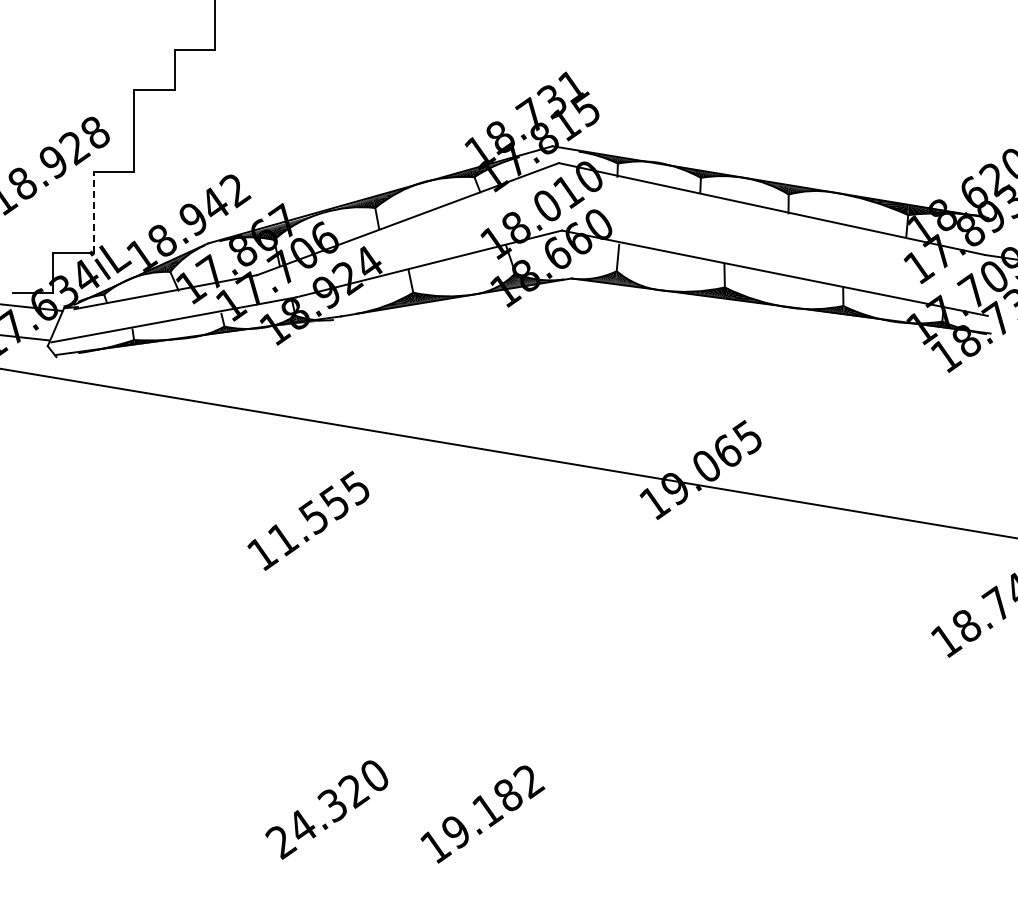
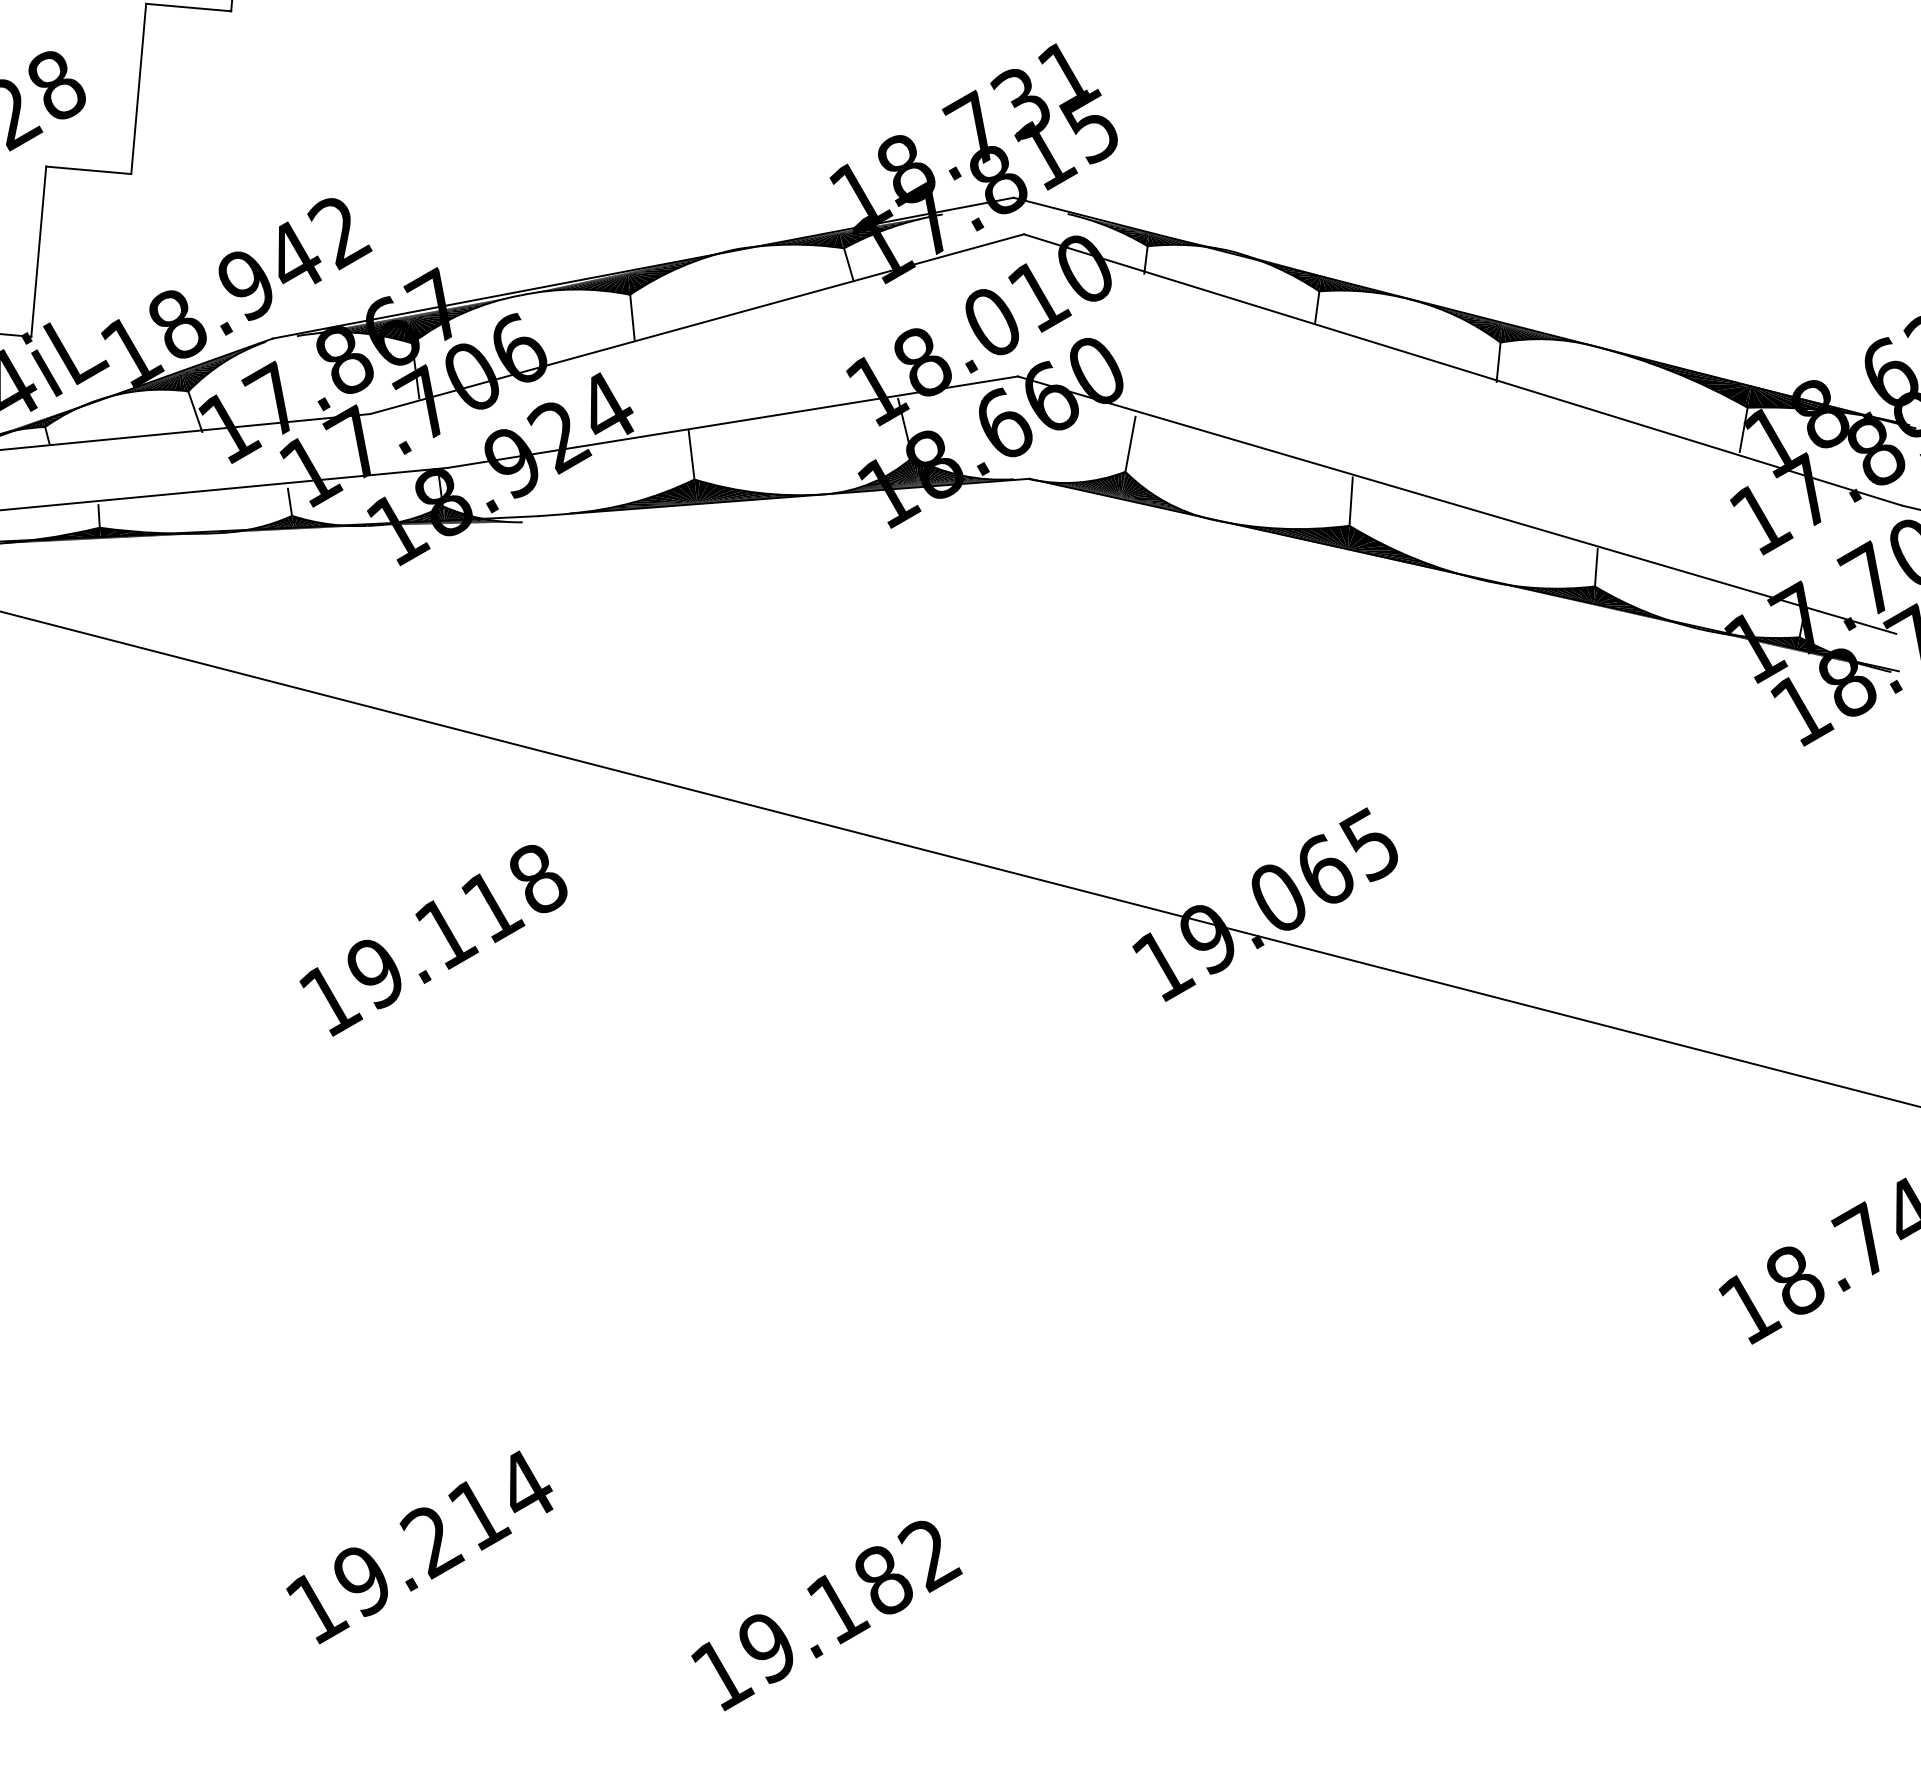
line: (93, 212) -> (37, 252), dashed -> solid
text: (319, 513) -> (457, 925), 11.555 -> 19.118
text: (327, 809) -> (419, 1548), 24.320 -> 19.214
text: (482, 814) -> (826, 1615), moved

